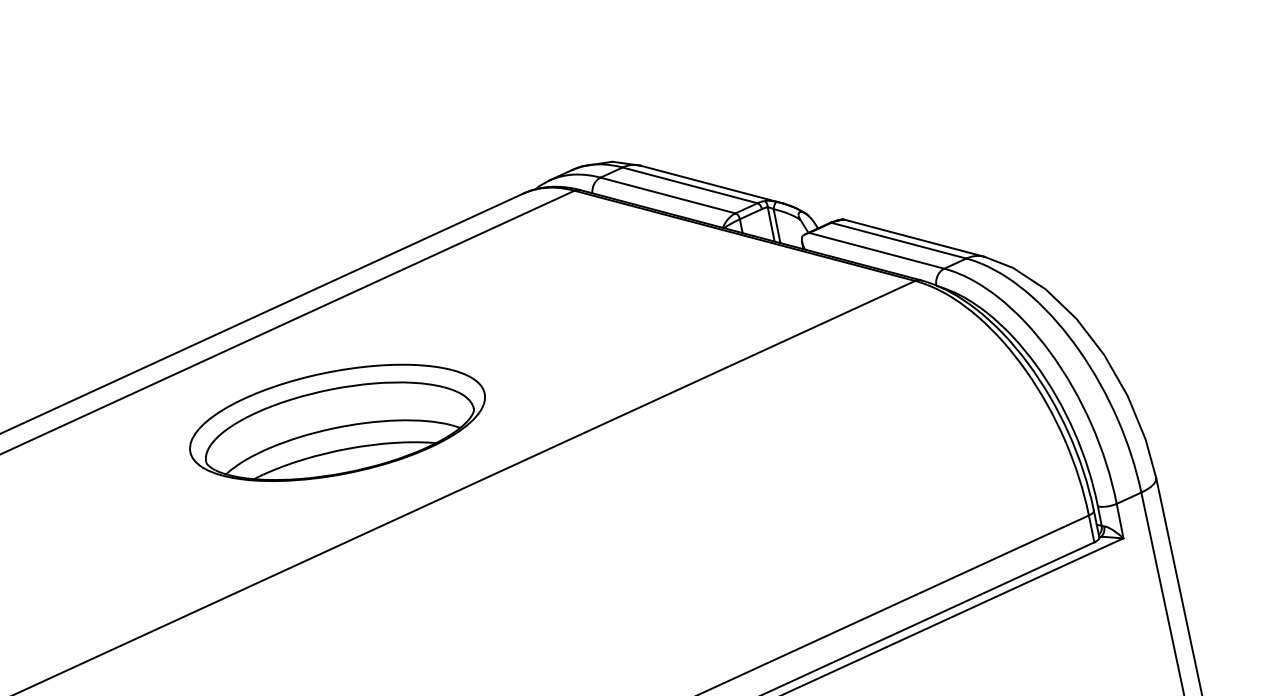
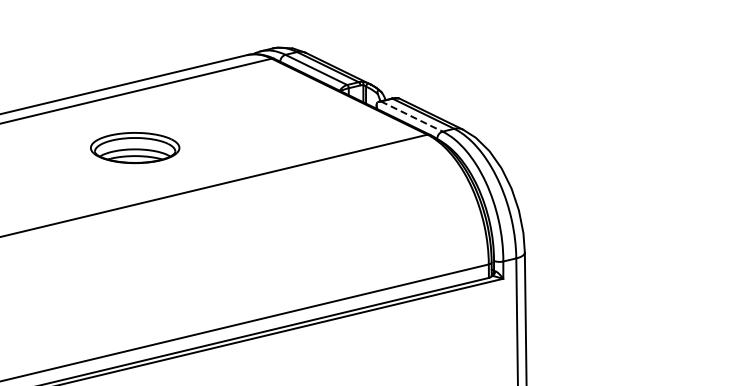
line: (878, 250) -> (412, 116), solid -> dashed
part: (335, 422) -> (134, 147), size x0.6

